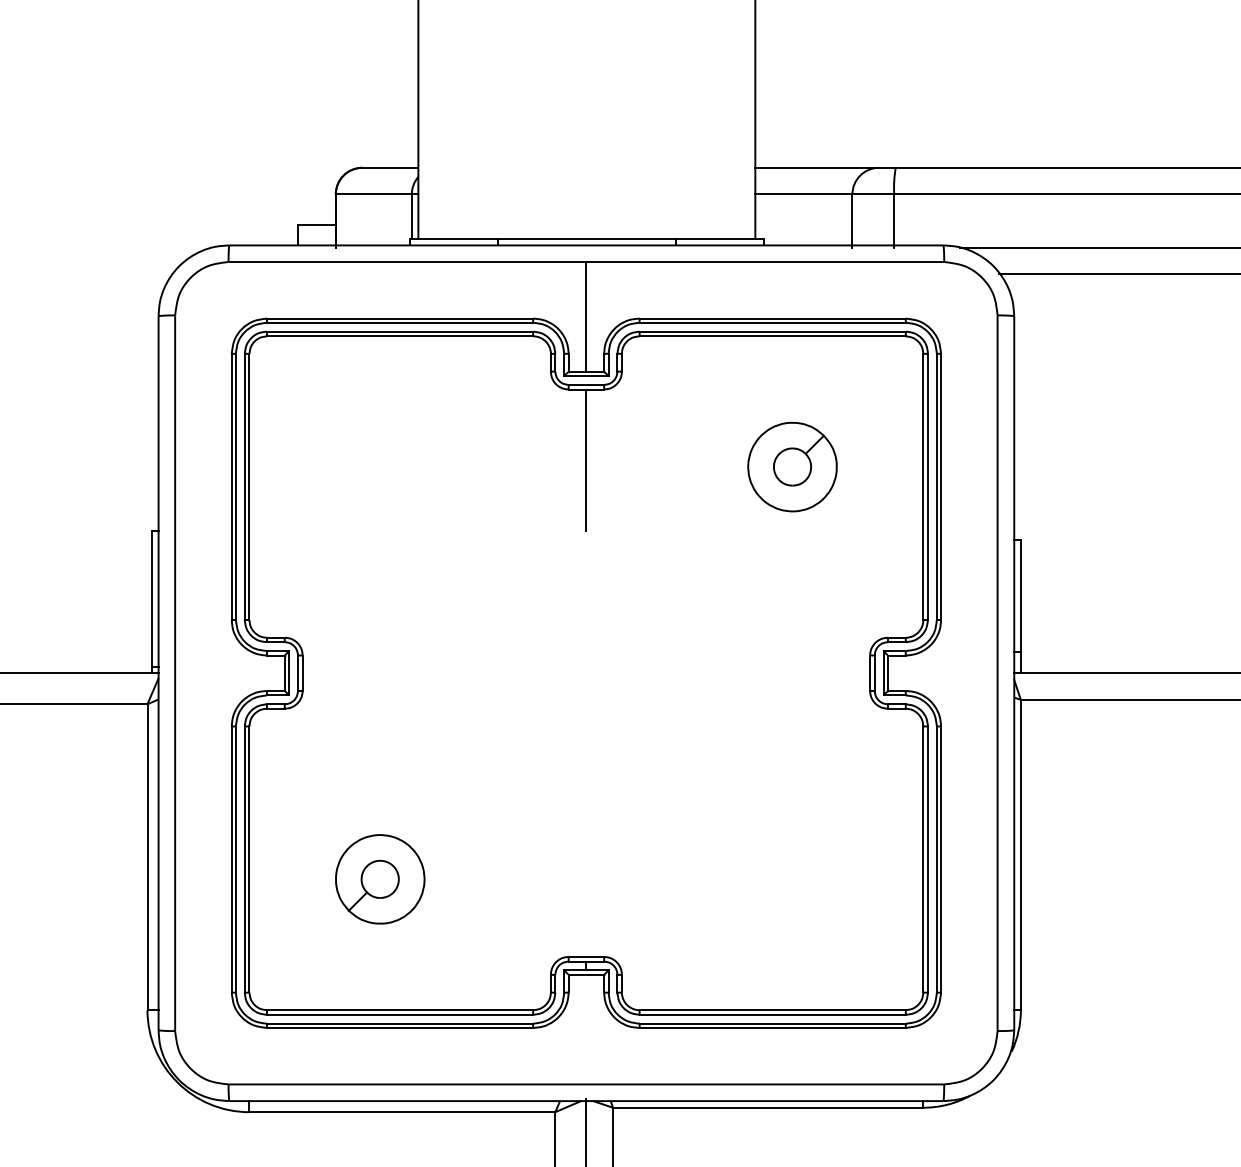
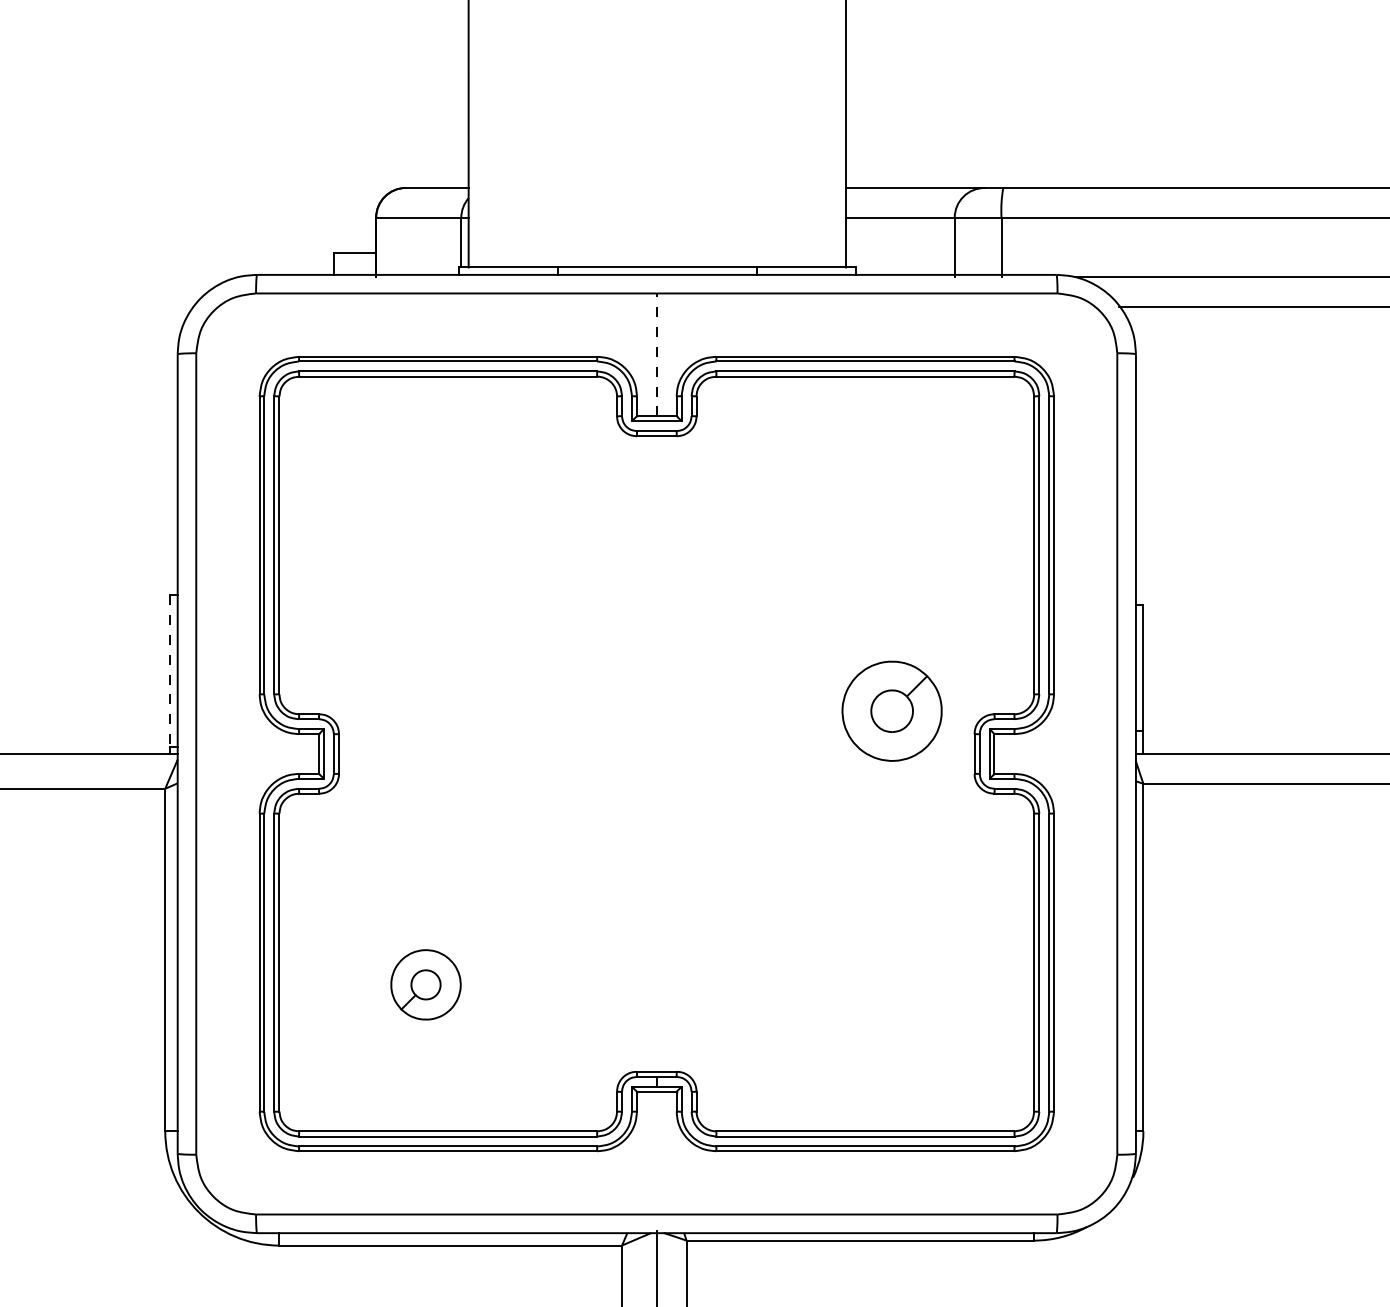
line: (586, 316) -> (656, 354), solid -> dashed
line: (586, 460) -> (656, 515), removed
part: (792, 466) -> (892, 710), moved
line: (151, 599) -> (169, 671), solid -> dashed
part: (380, 879) -> (426, 984), size x0.7

